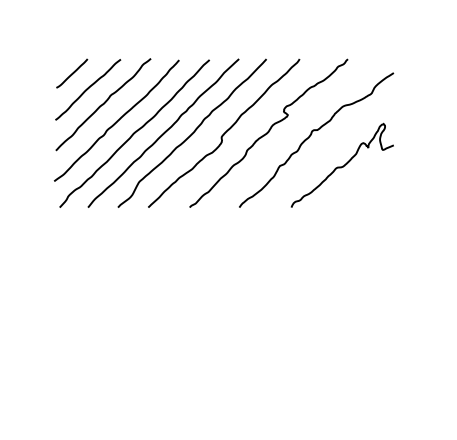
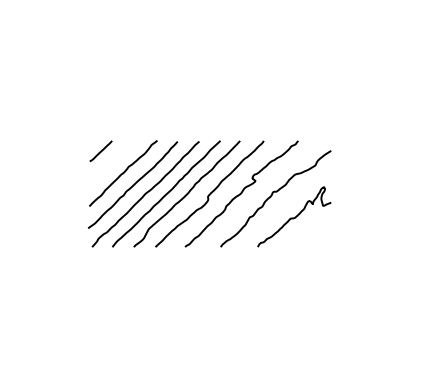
line: (88, 89) -> (112, 162), removed

